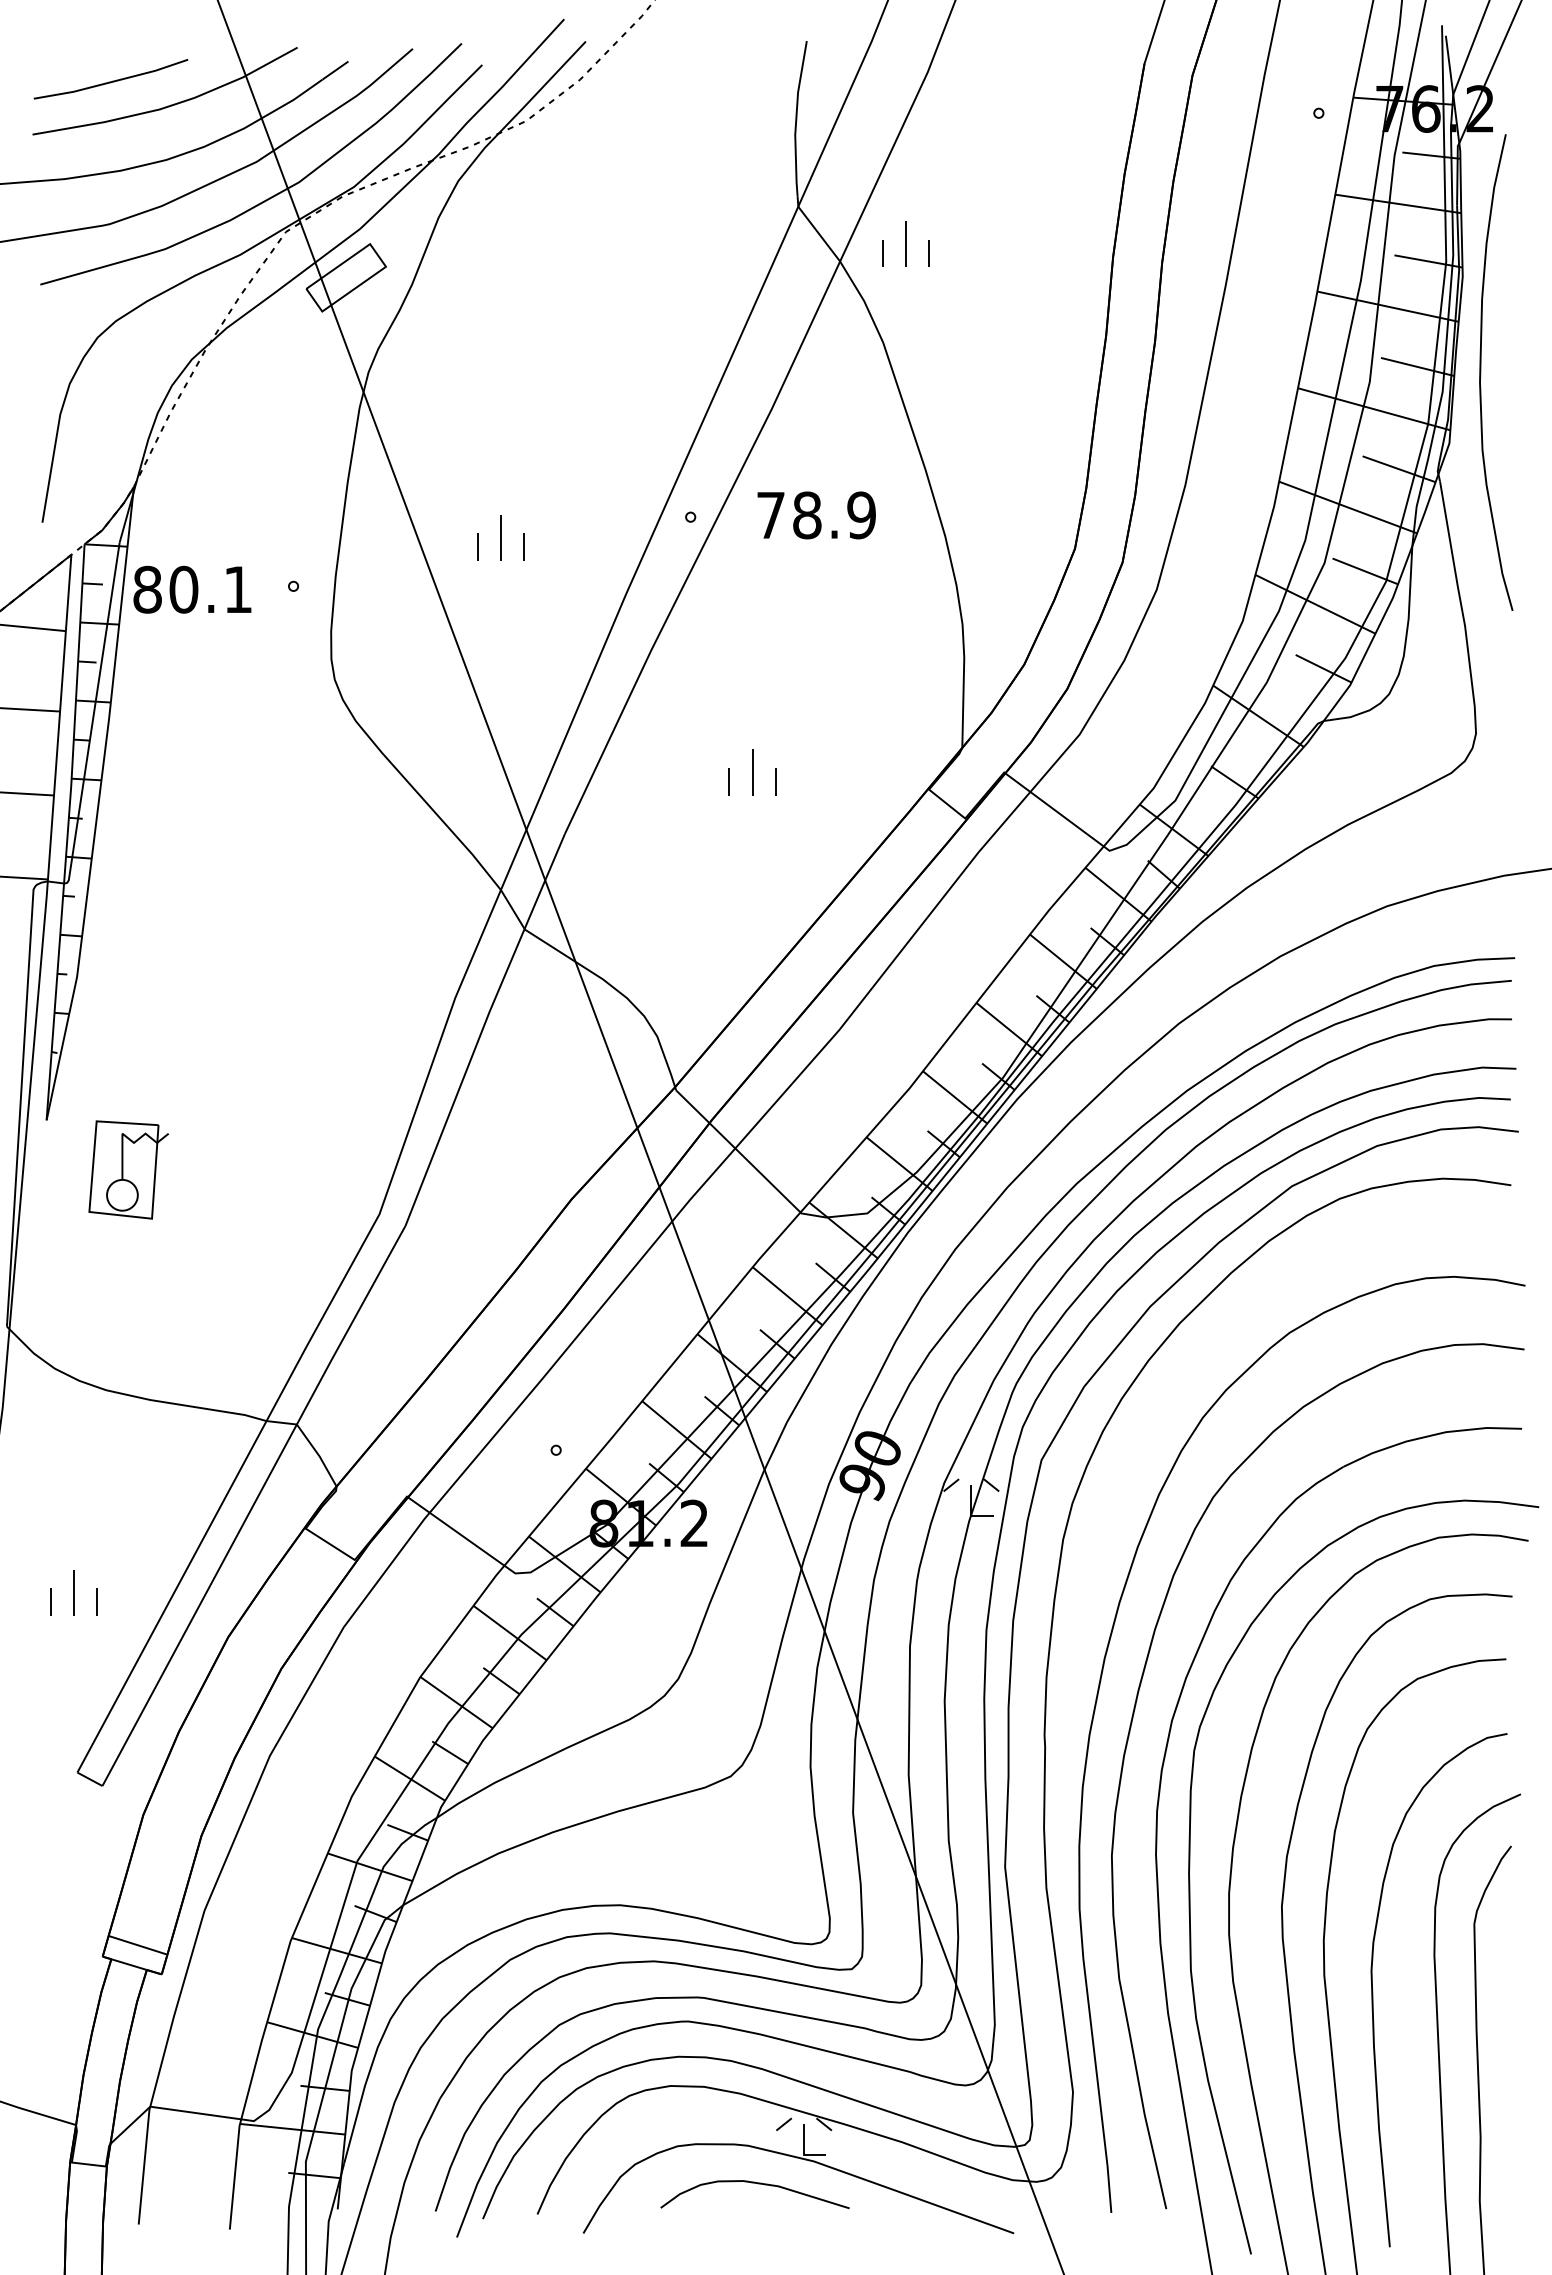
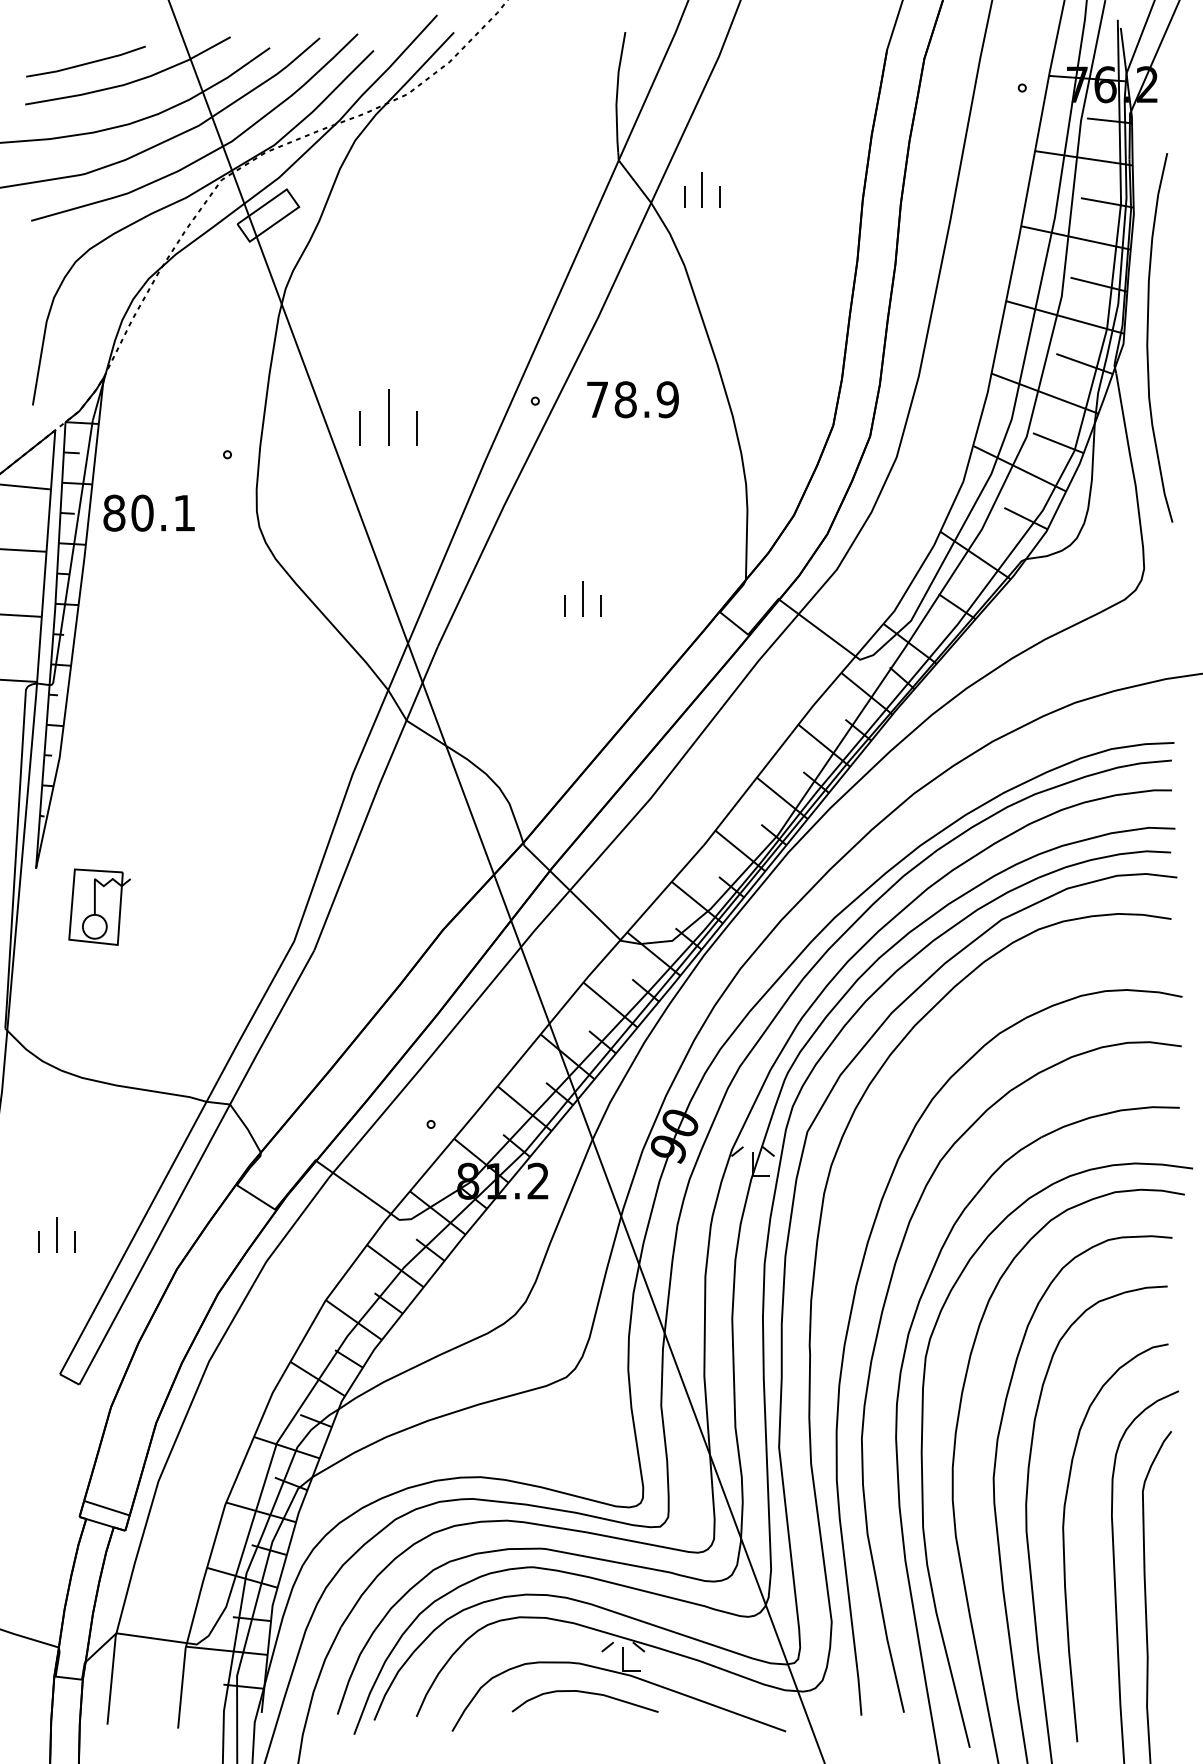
curve: (1481, 372) -> (1148, 337), moved
part: (500, 537) -> (387, 416), size x1.6
text: (192, 589) -> (149, 513), moved

